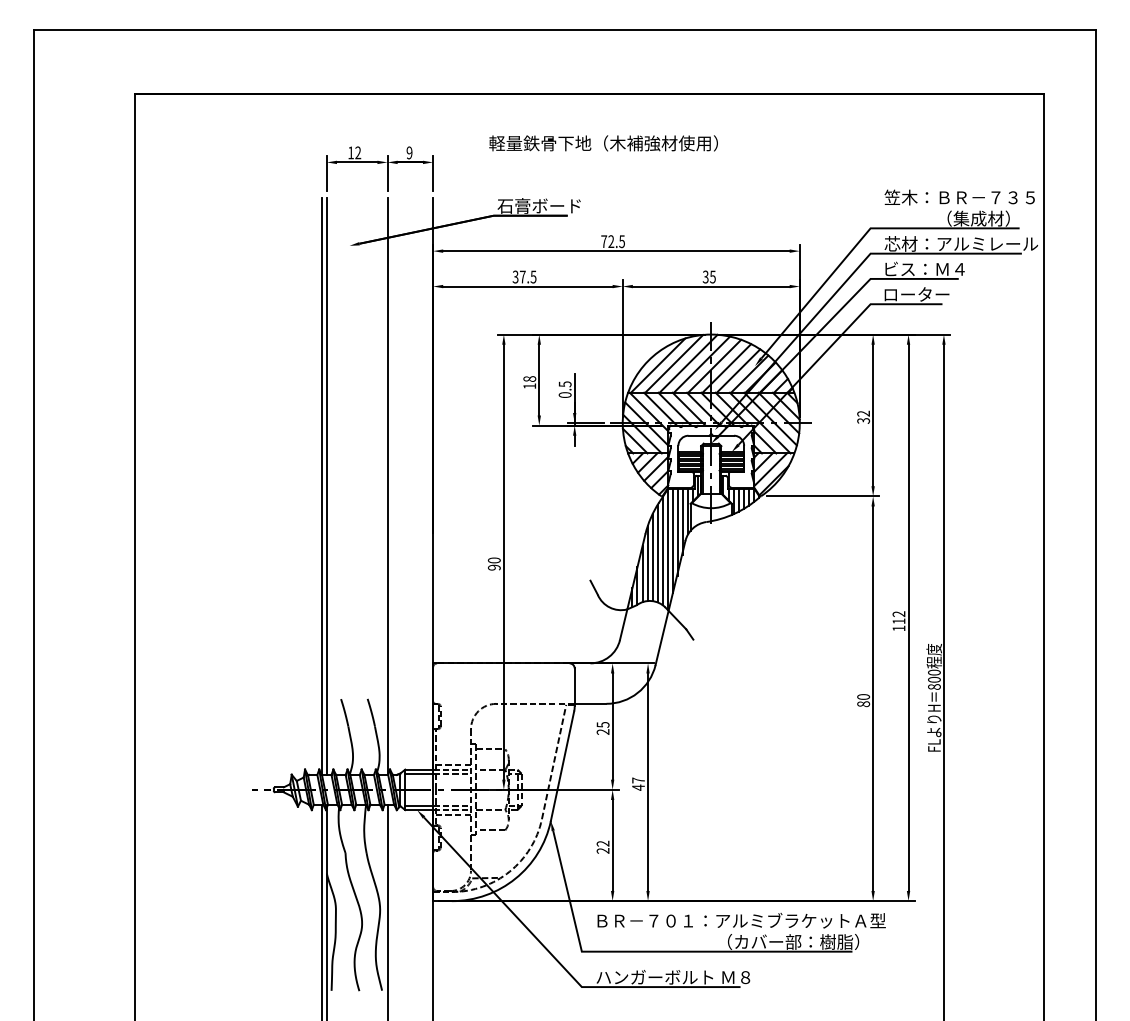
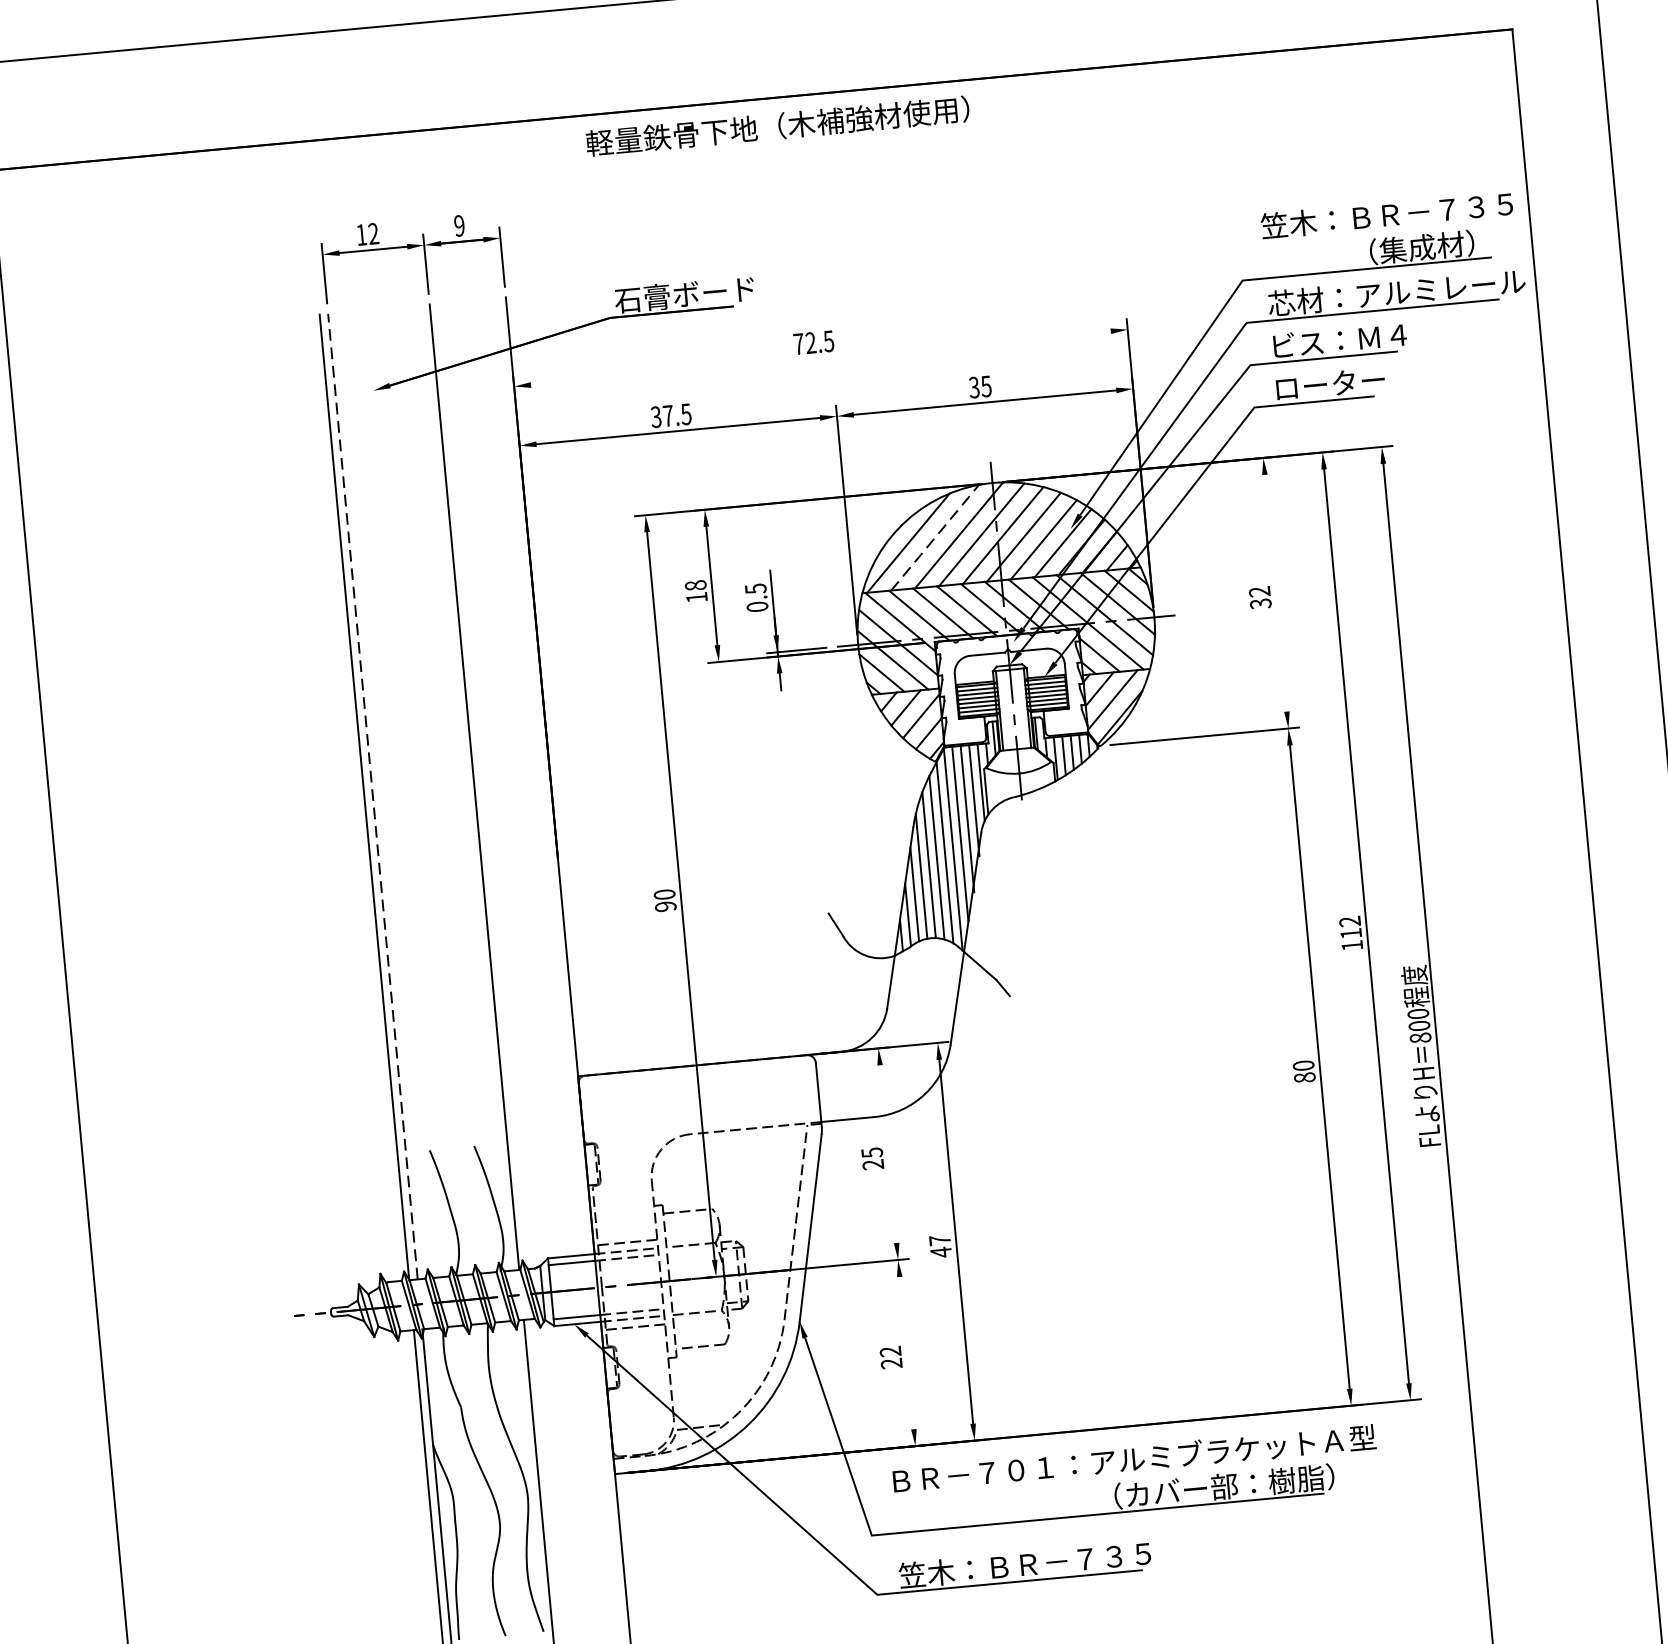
text: (603, 143) -> (777, 126), moved
line: (616, 251) -> (821, 358), removed
line: (674, 363) -> (935, 537), solid -> dashed
line: (873, 415) -> (1276, 593), removed
line: (326, 486) -> (372, 796), solid -> dashed
line: (612, 726) -> (888, 1154), removed
line: (612, 844) -> (906, 1351), removed
text: (672, 977) -> (1027, 1564), ハンガーボルト Ｍ８ -> 笠木：ＢＲ－７３５

